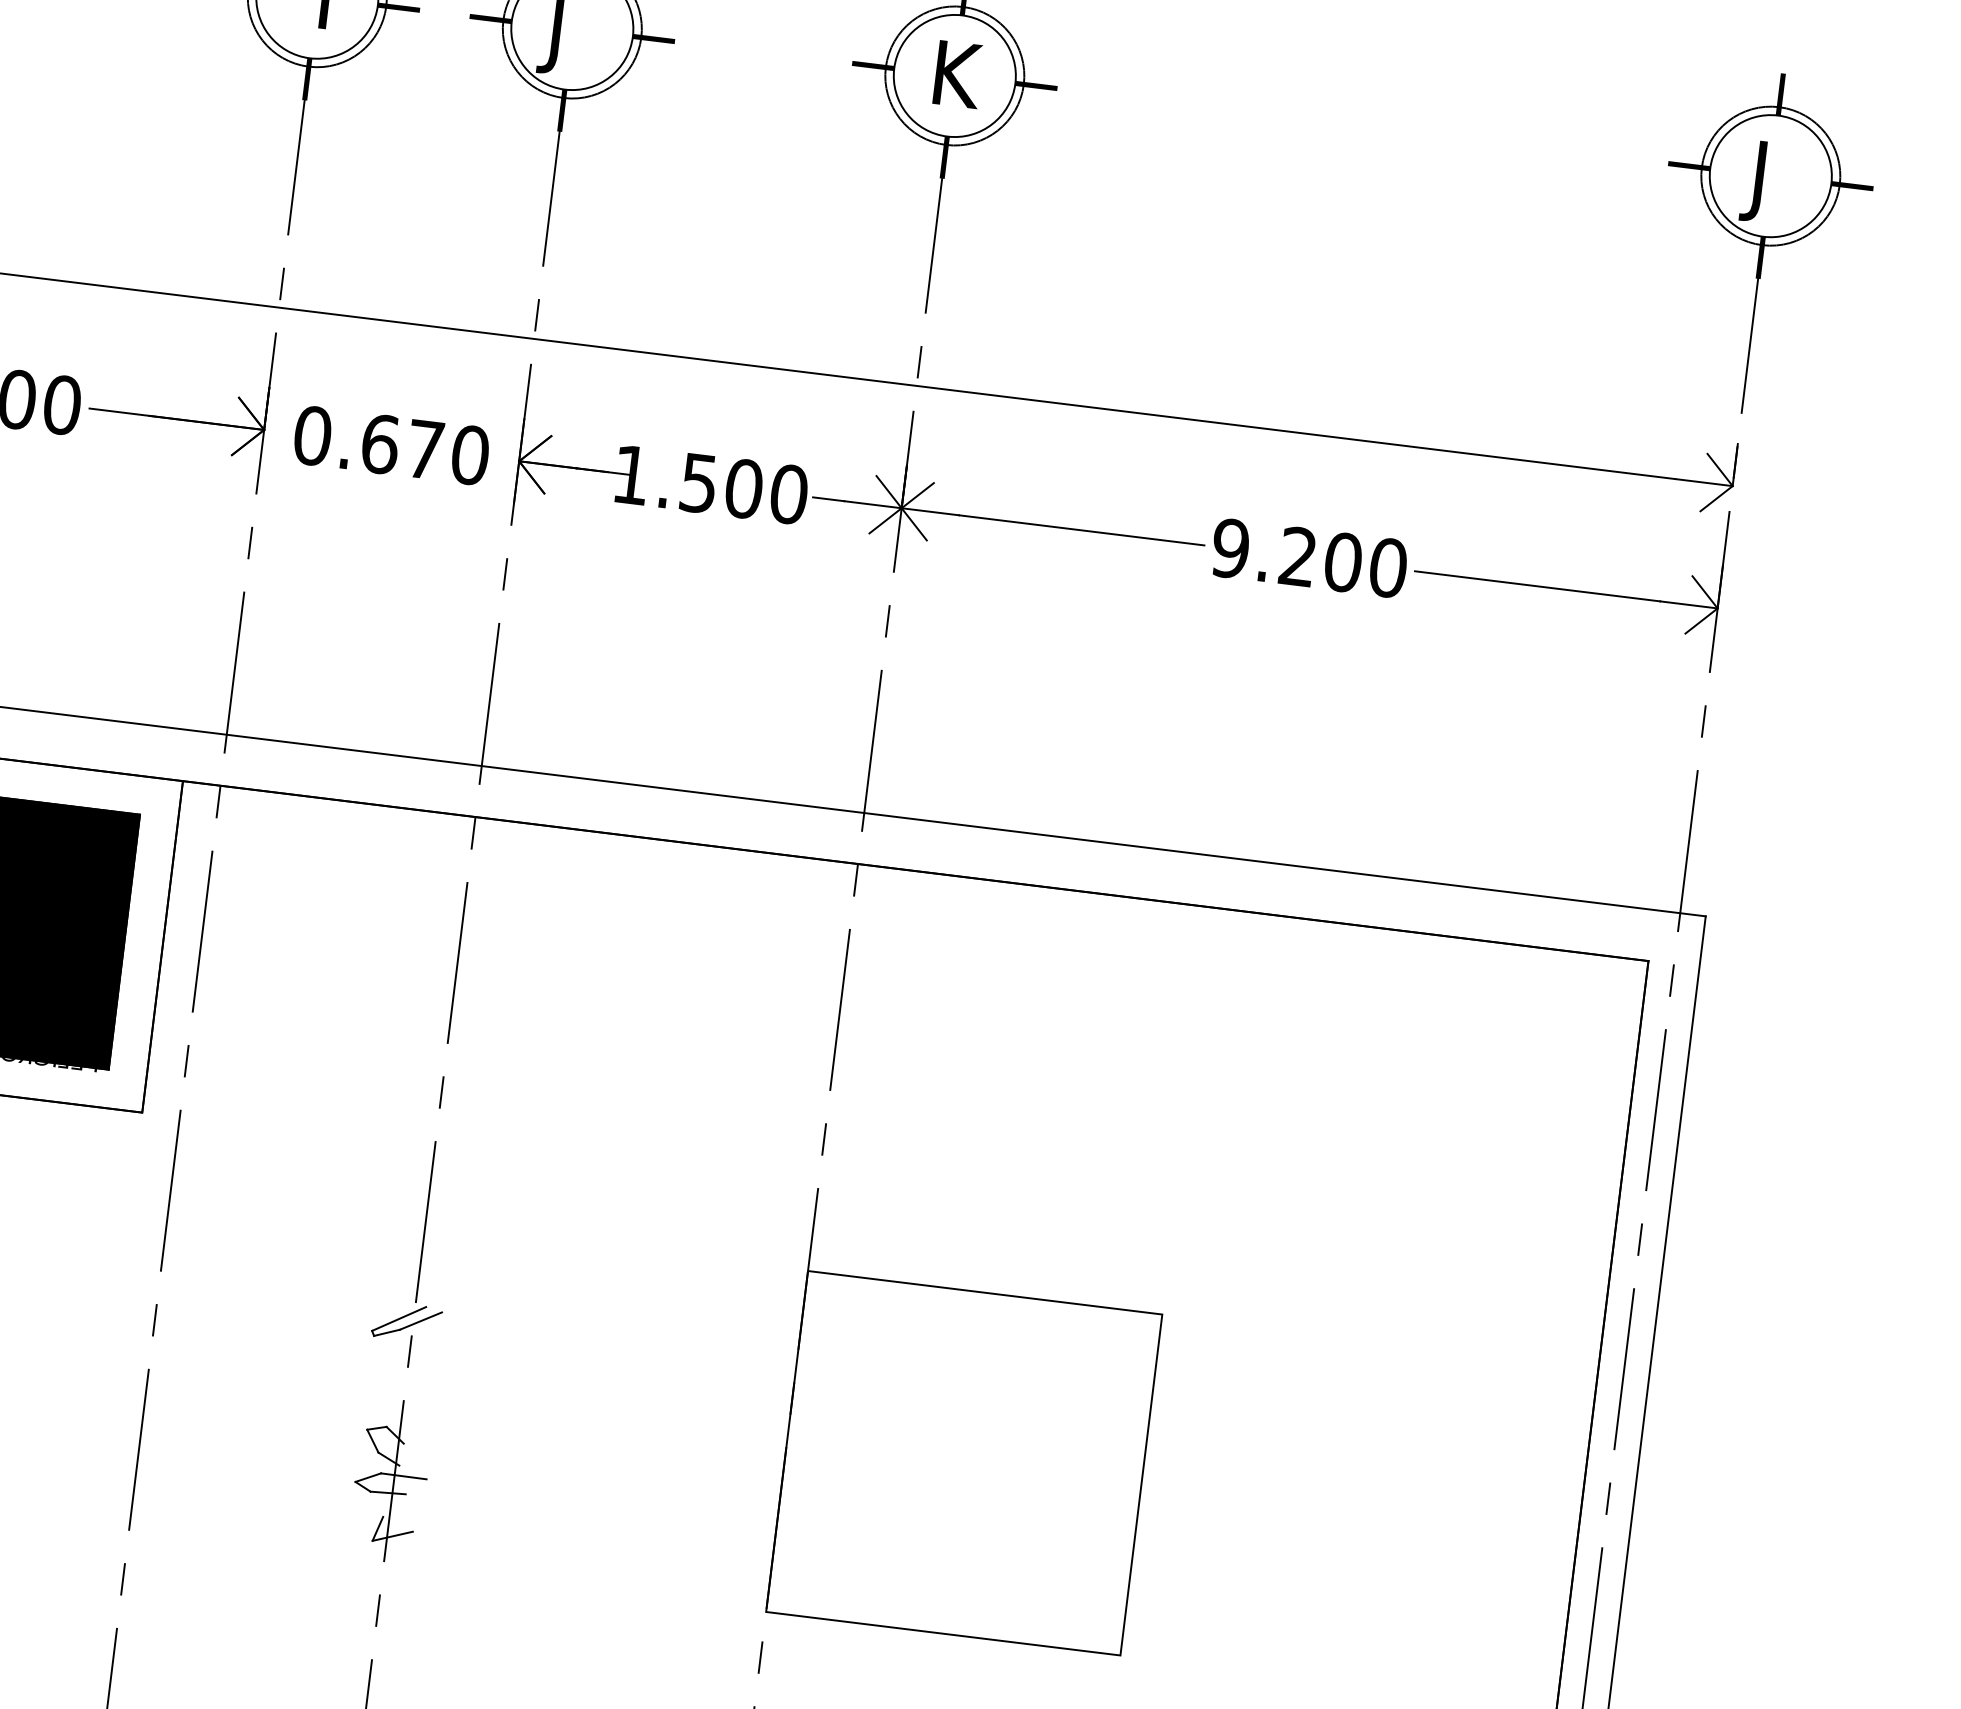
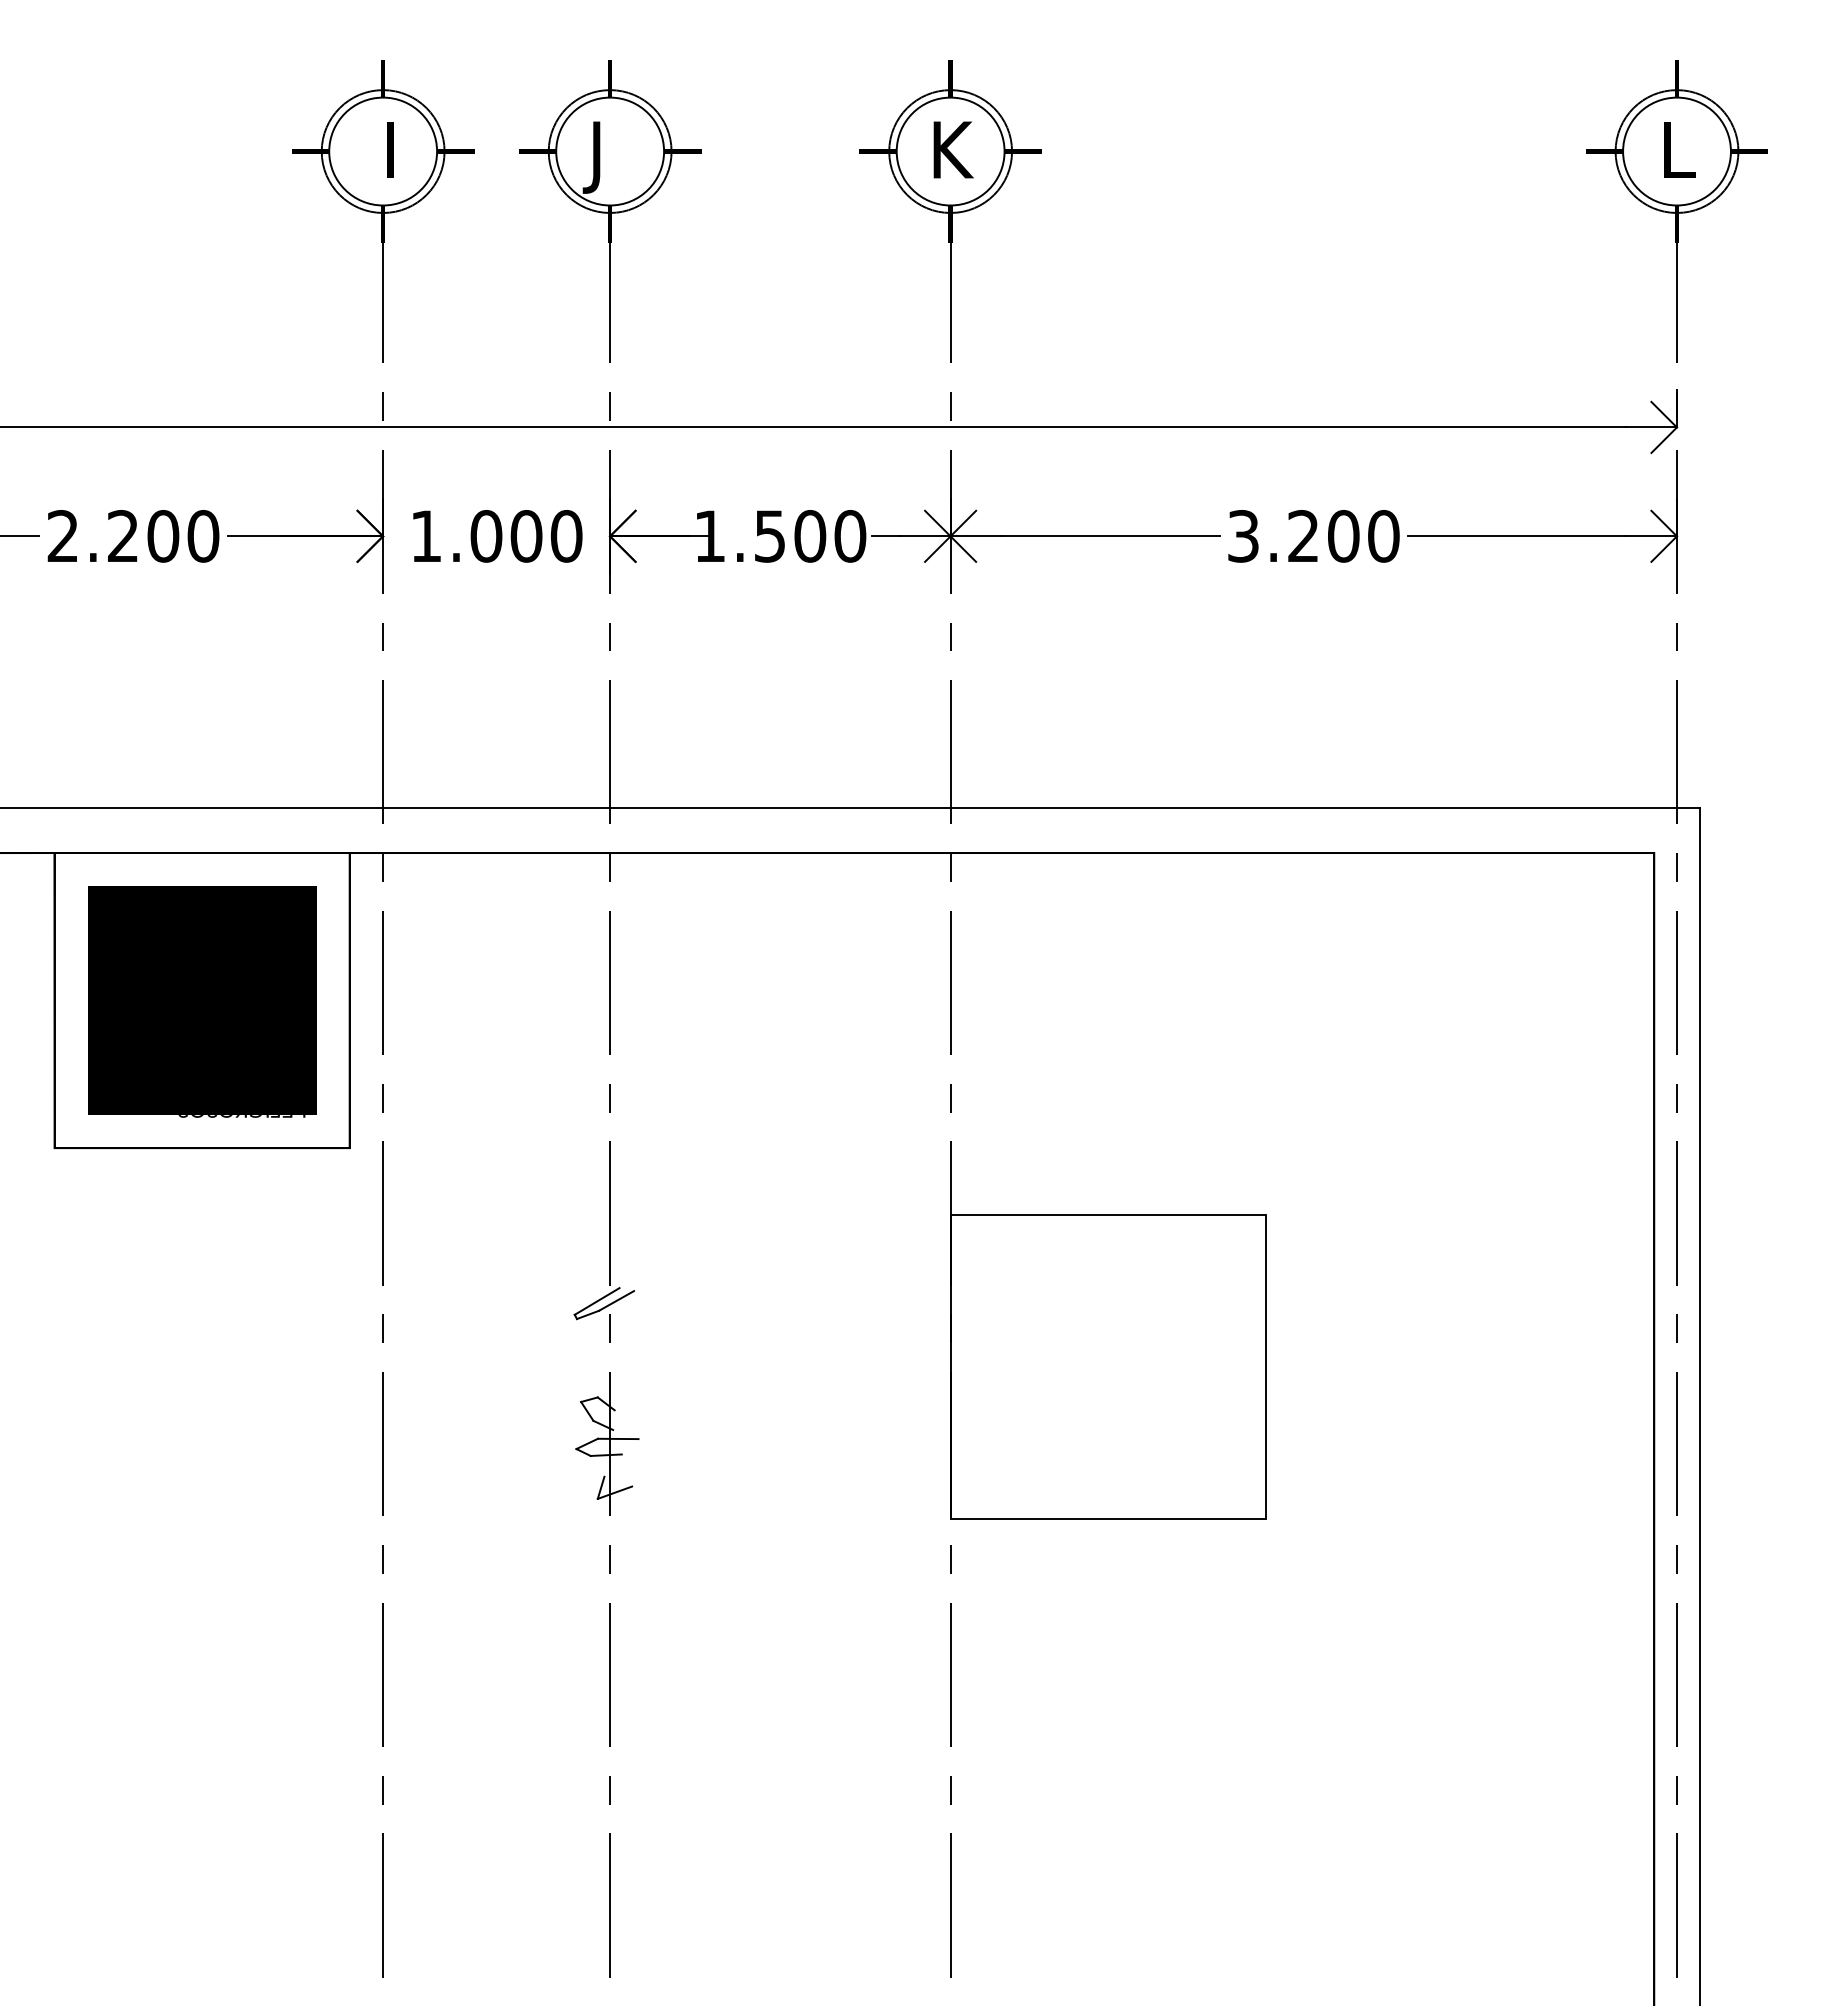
text: (1767, 182) -> (1674, 157), J -> L
text: (369, 443) -> (476, 536), 0.670 -> 1.000
text: (1230, 548) -> (1243, 536), 9.200 -> 3.200

